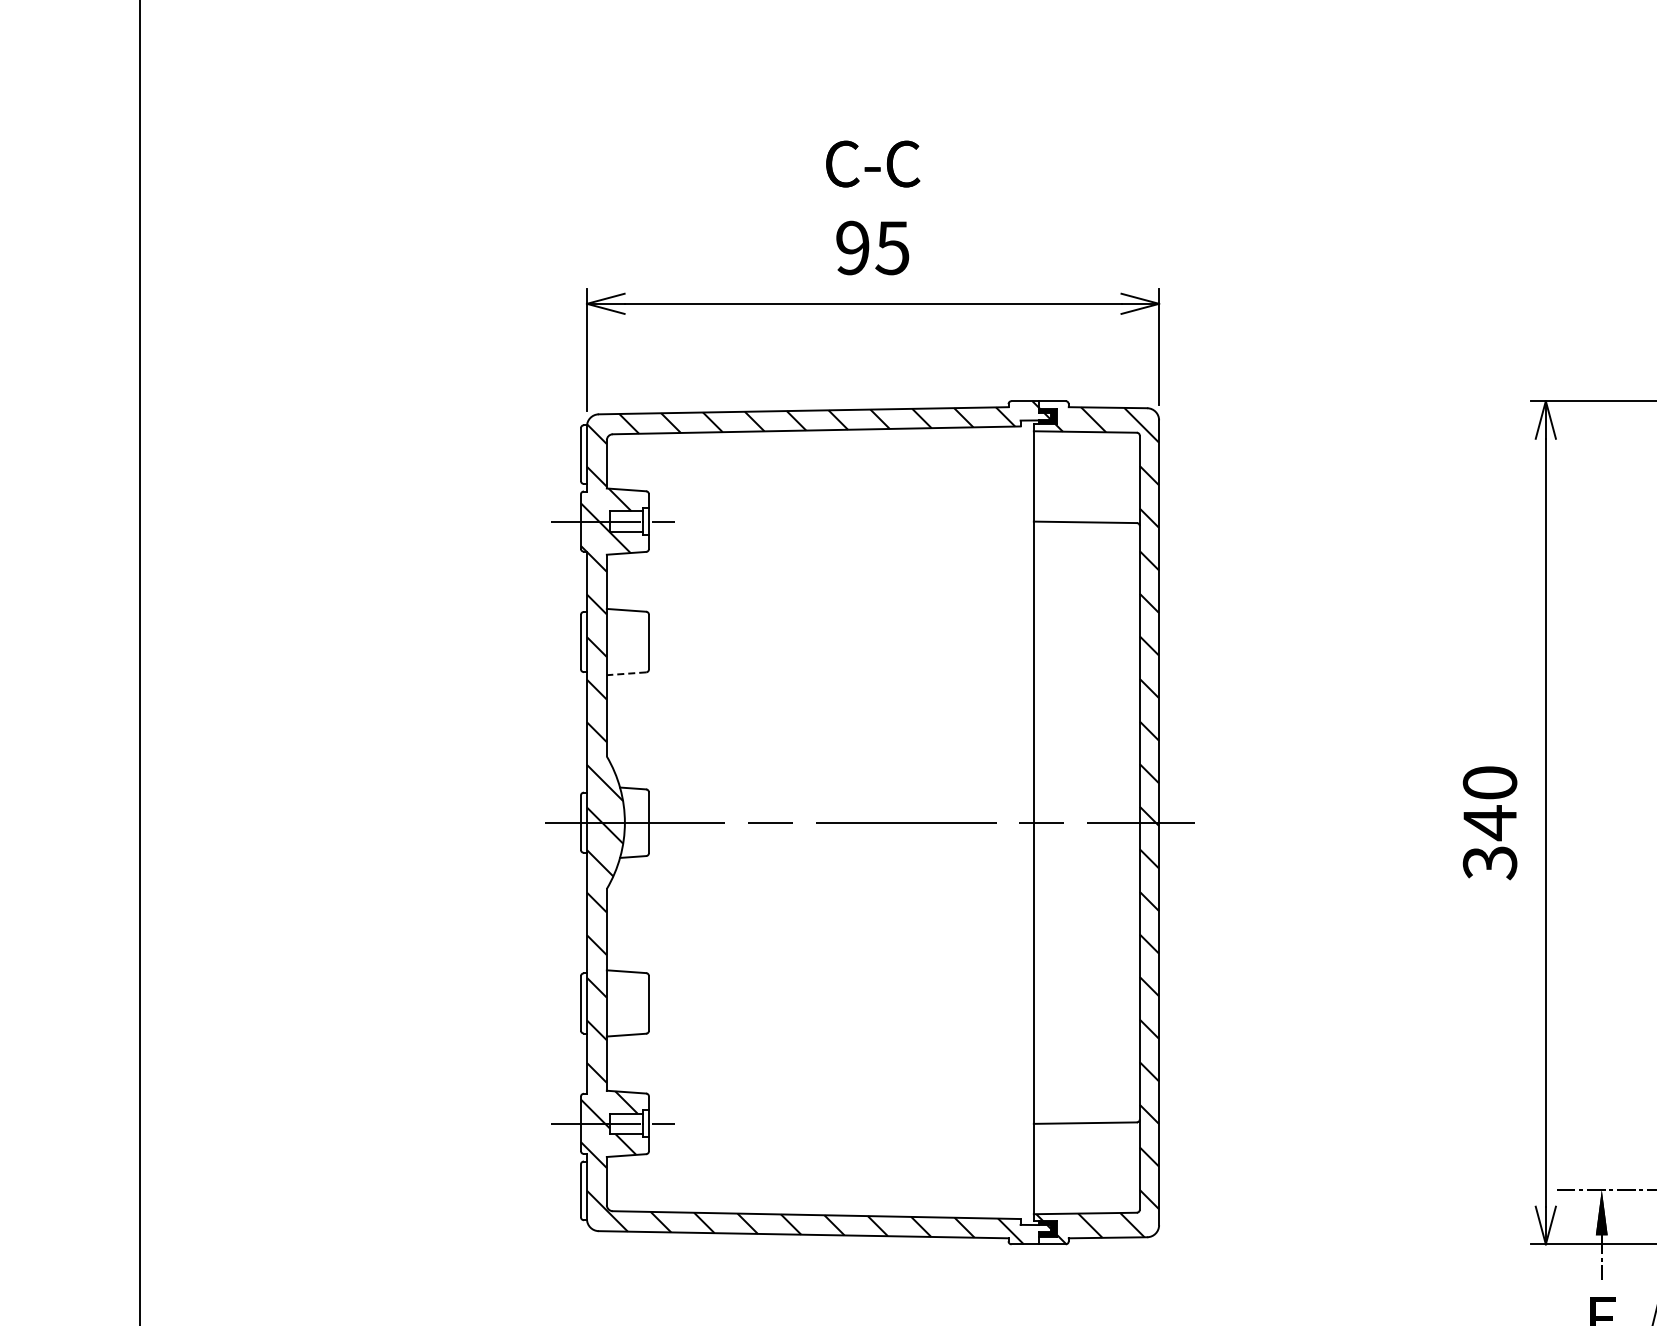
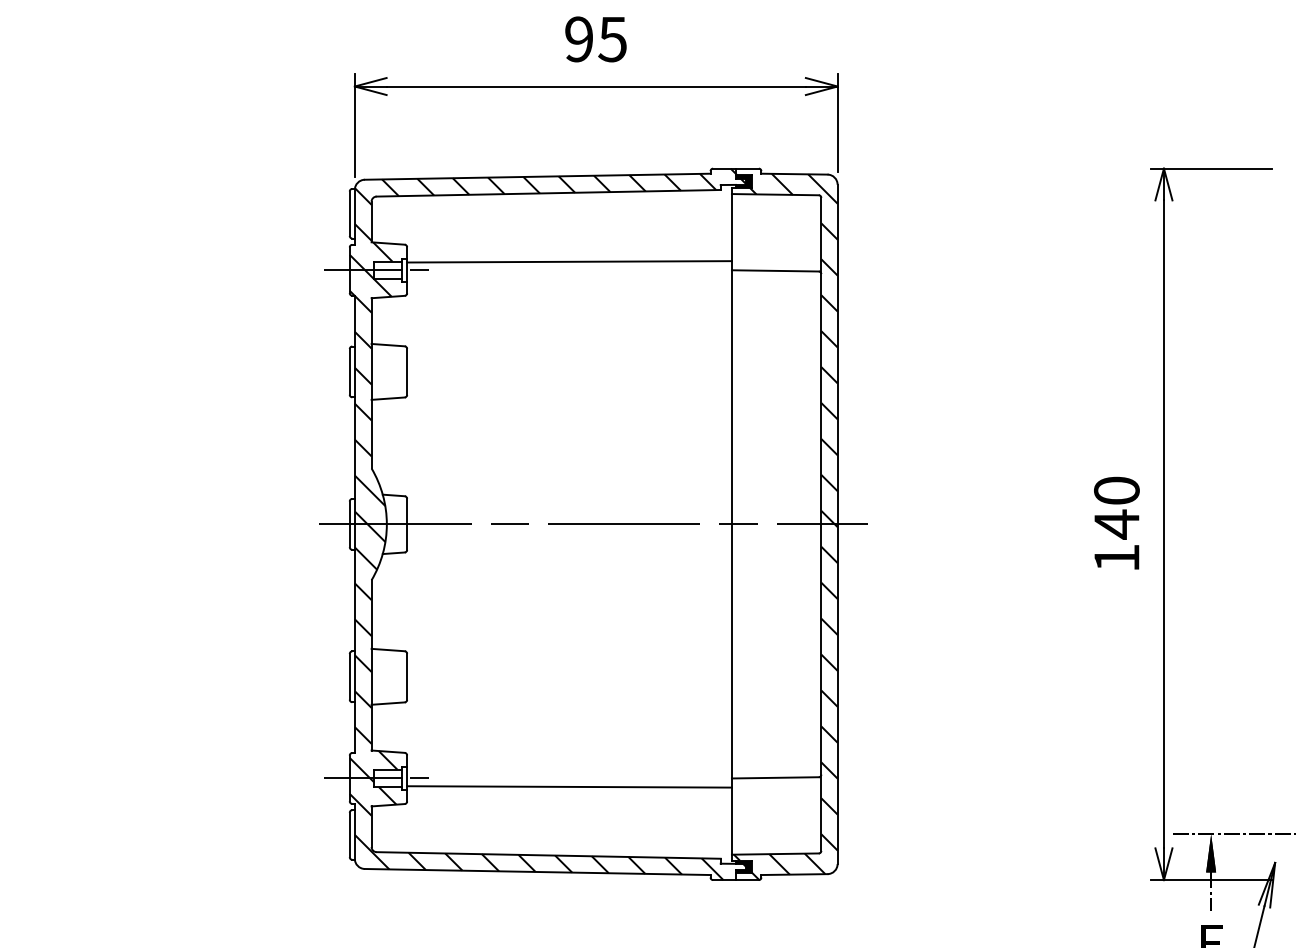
line: (841, 511) -> (569, 261), added
line: (626, 673) -> (388, 398), dashed -> solid
text: (1489, 863) -> (1116, 558), 340 -> 140
line: (841, 1133) -> (569, 786), added

